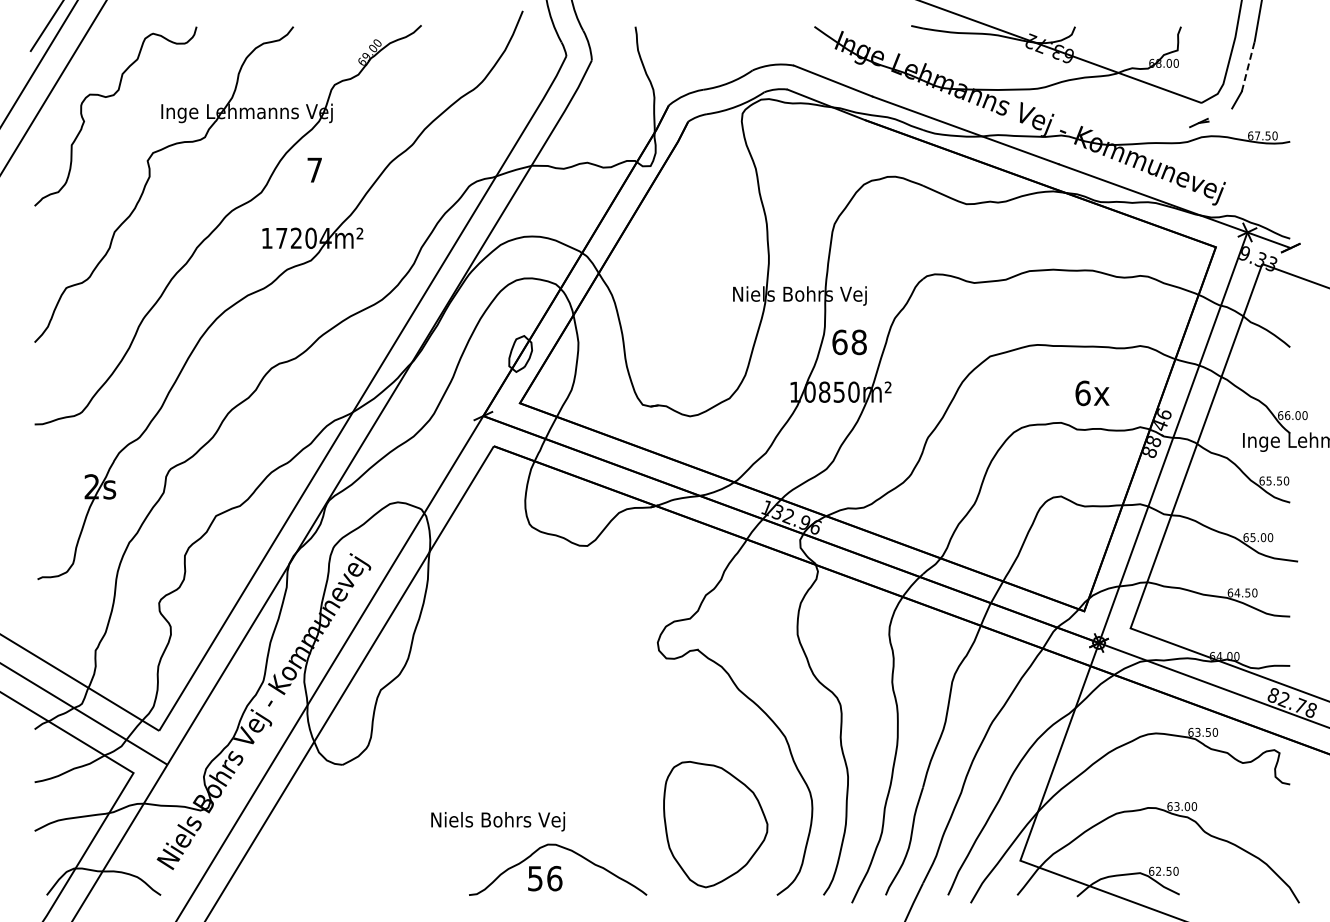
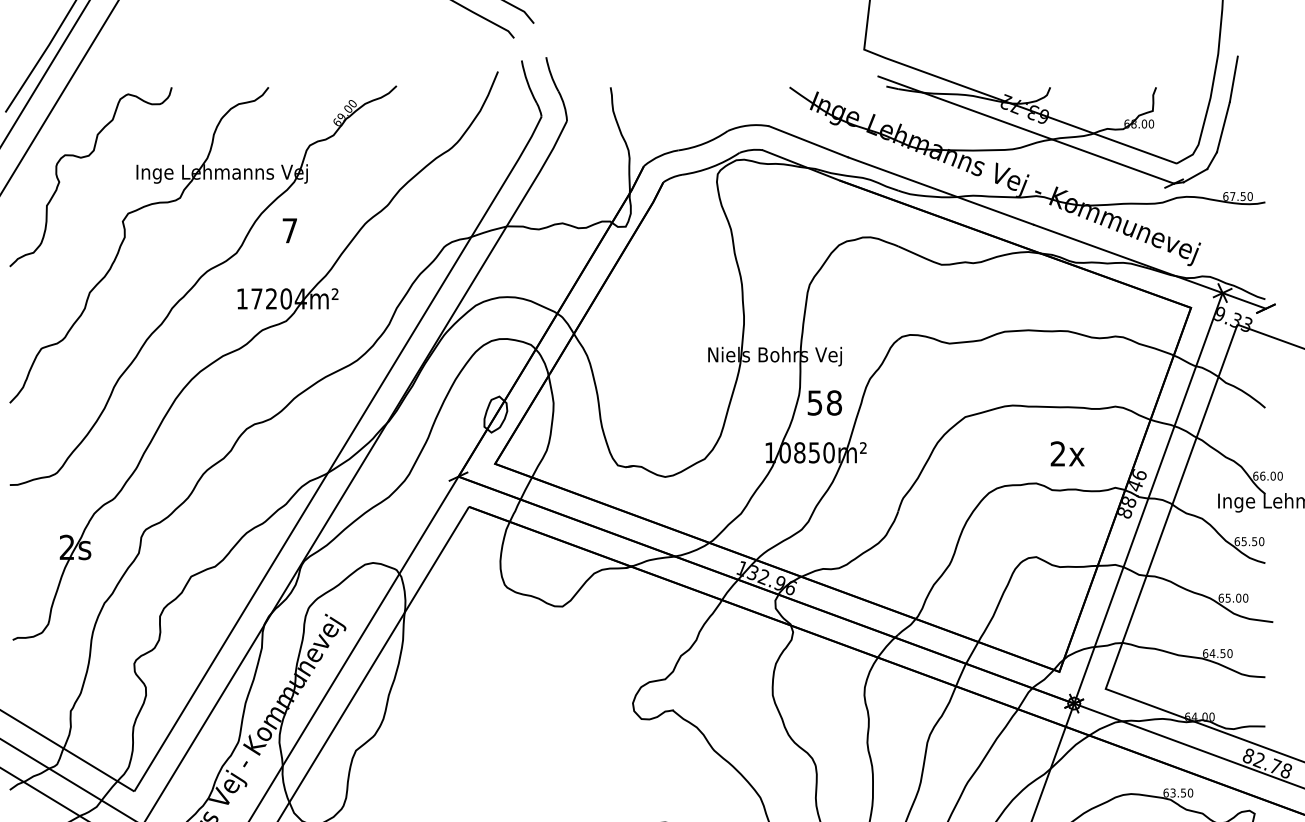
line: (1248, 66) -> (1223, 127), dashed -> solid
line: (1050, 69) -> (1025, 130), added
line: (1220, 114) -> (1195, 175), added
text: (839, 342) -> (814, 403), 68 -> 58
text: (1082, 393) -> (1057, 454), 6x -> 2x

